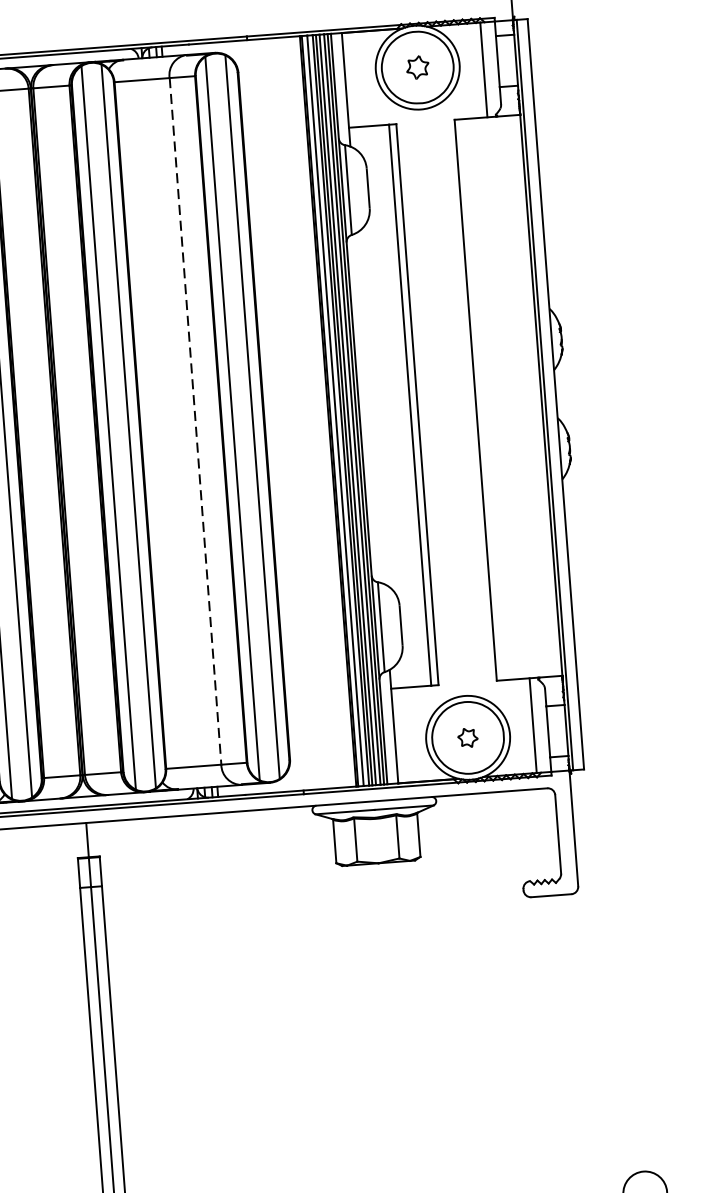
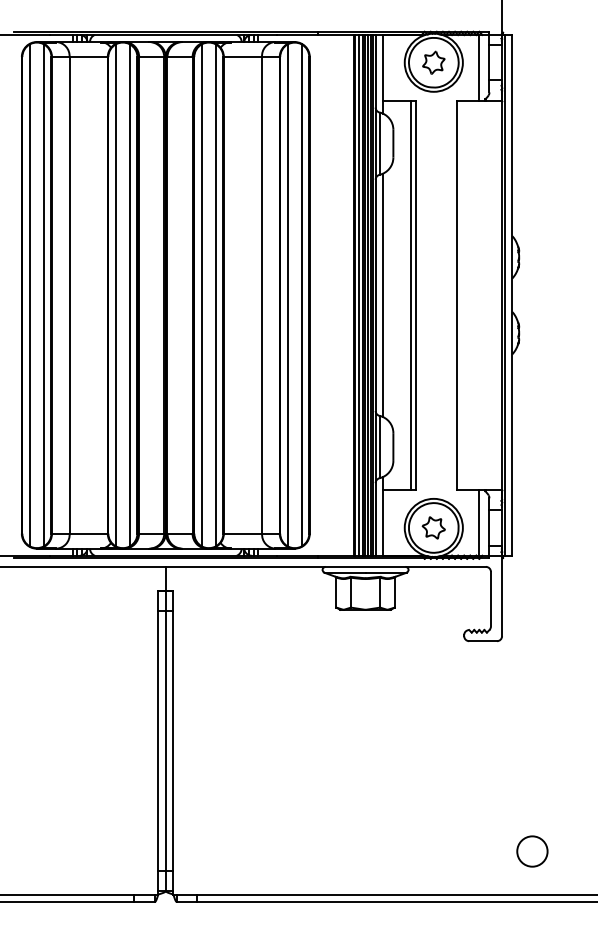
part: (417, 67) -> (433, 62), size x1.43
line: (370, 408) -> (383, 295), added
line: (196, 421) -> (262, 295), dashed -> solid
part: (467, 737) -> (433, 527), size x1.67

